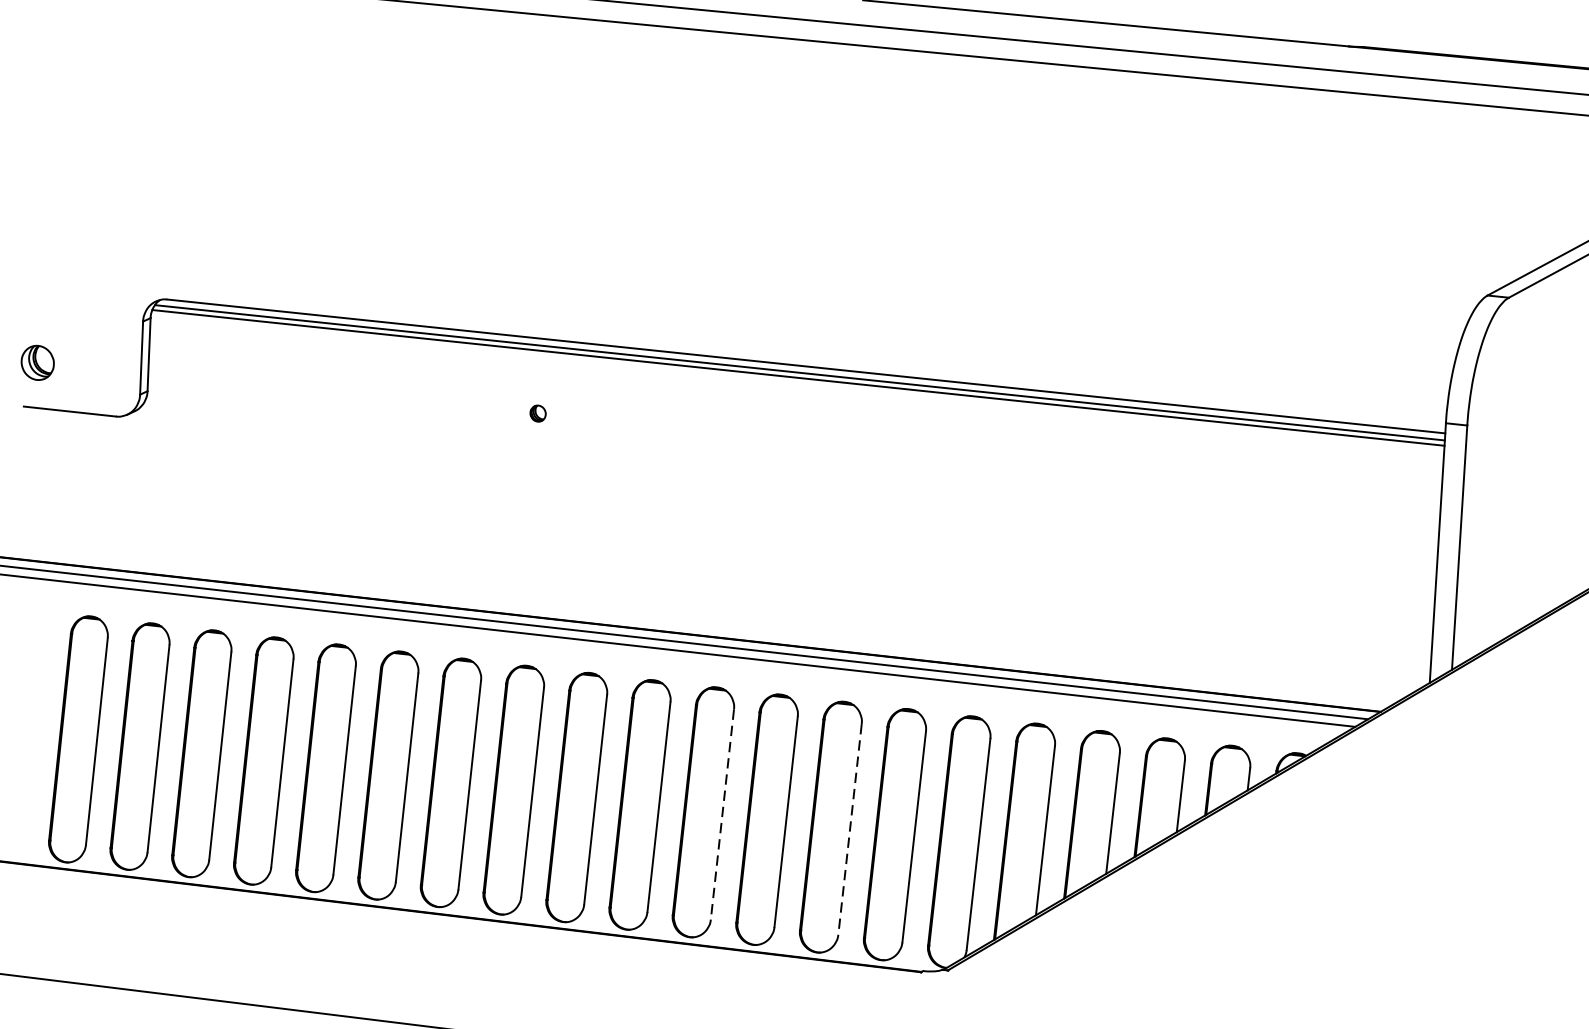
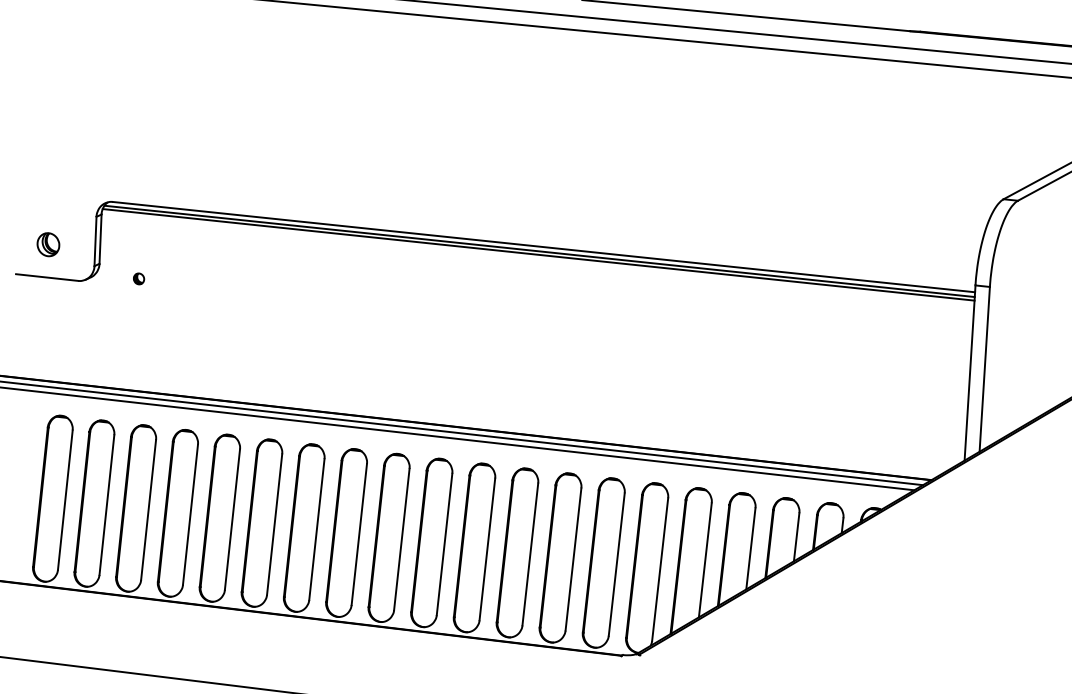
part: (37, 362) -> (48, 244), moved
part: (538, 412) -> (139, 278), moved
line: (722, 814) -> (487, 549), dashed -> solid
line: (850, 829) -> (573, 559), dashed -> solid

